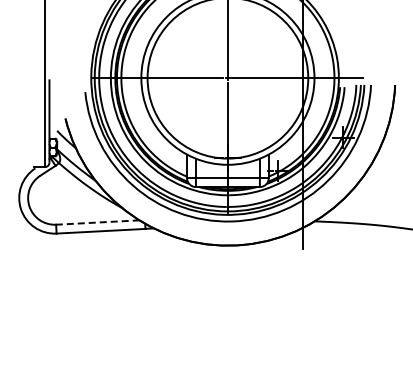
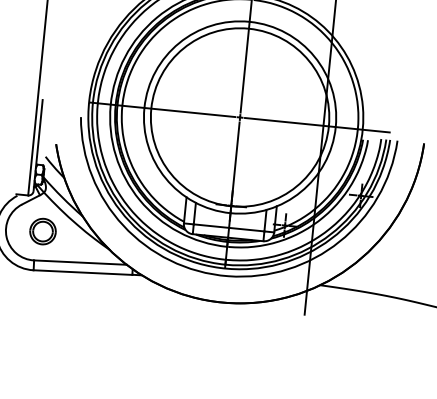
part: (61, 197) -> (43, 230), added
line: (97, 222) -> (80, 262), dashed -> solid

